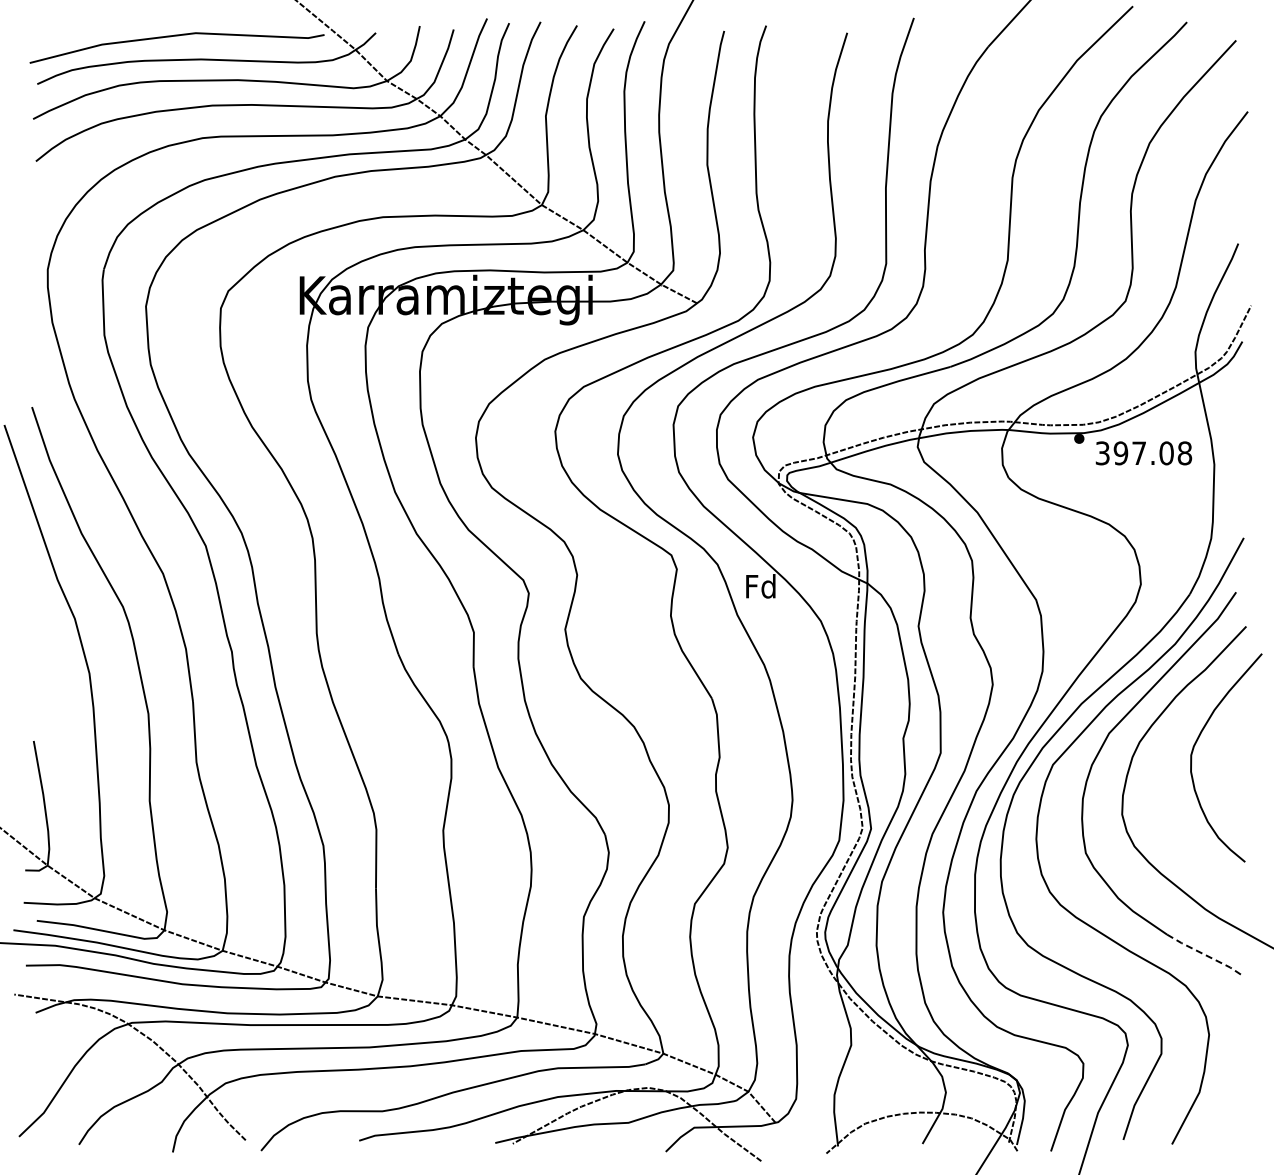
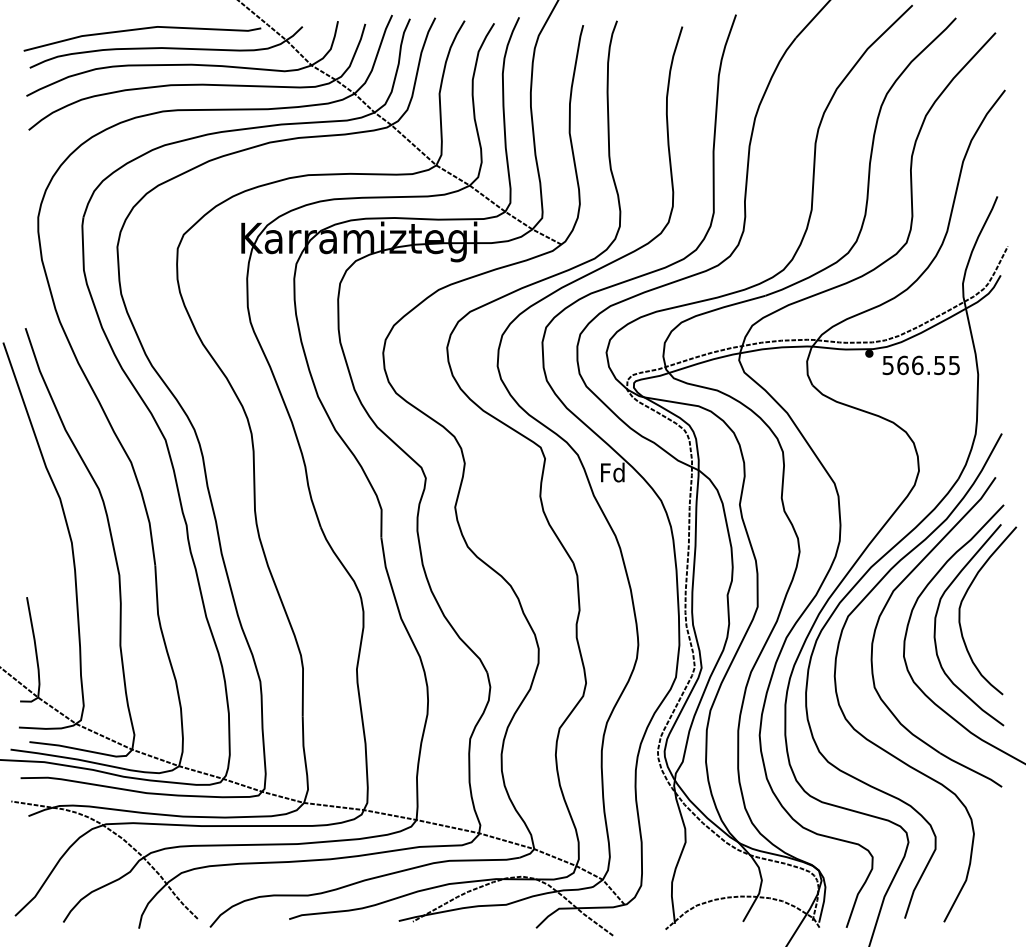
text: (1144, 453) -> (921, 365), 397.08 -> 566.55
curve: (1162, 767) -> (936, 618), added
line: (1206, 955) -> (971, 769), dashed -> solid

